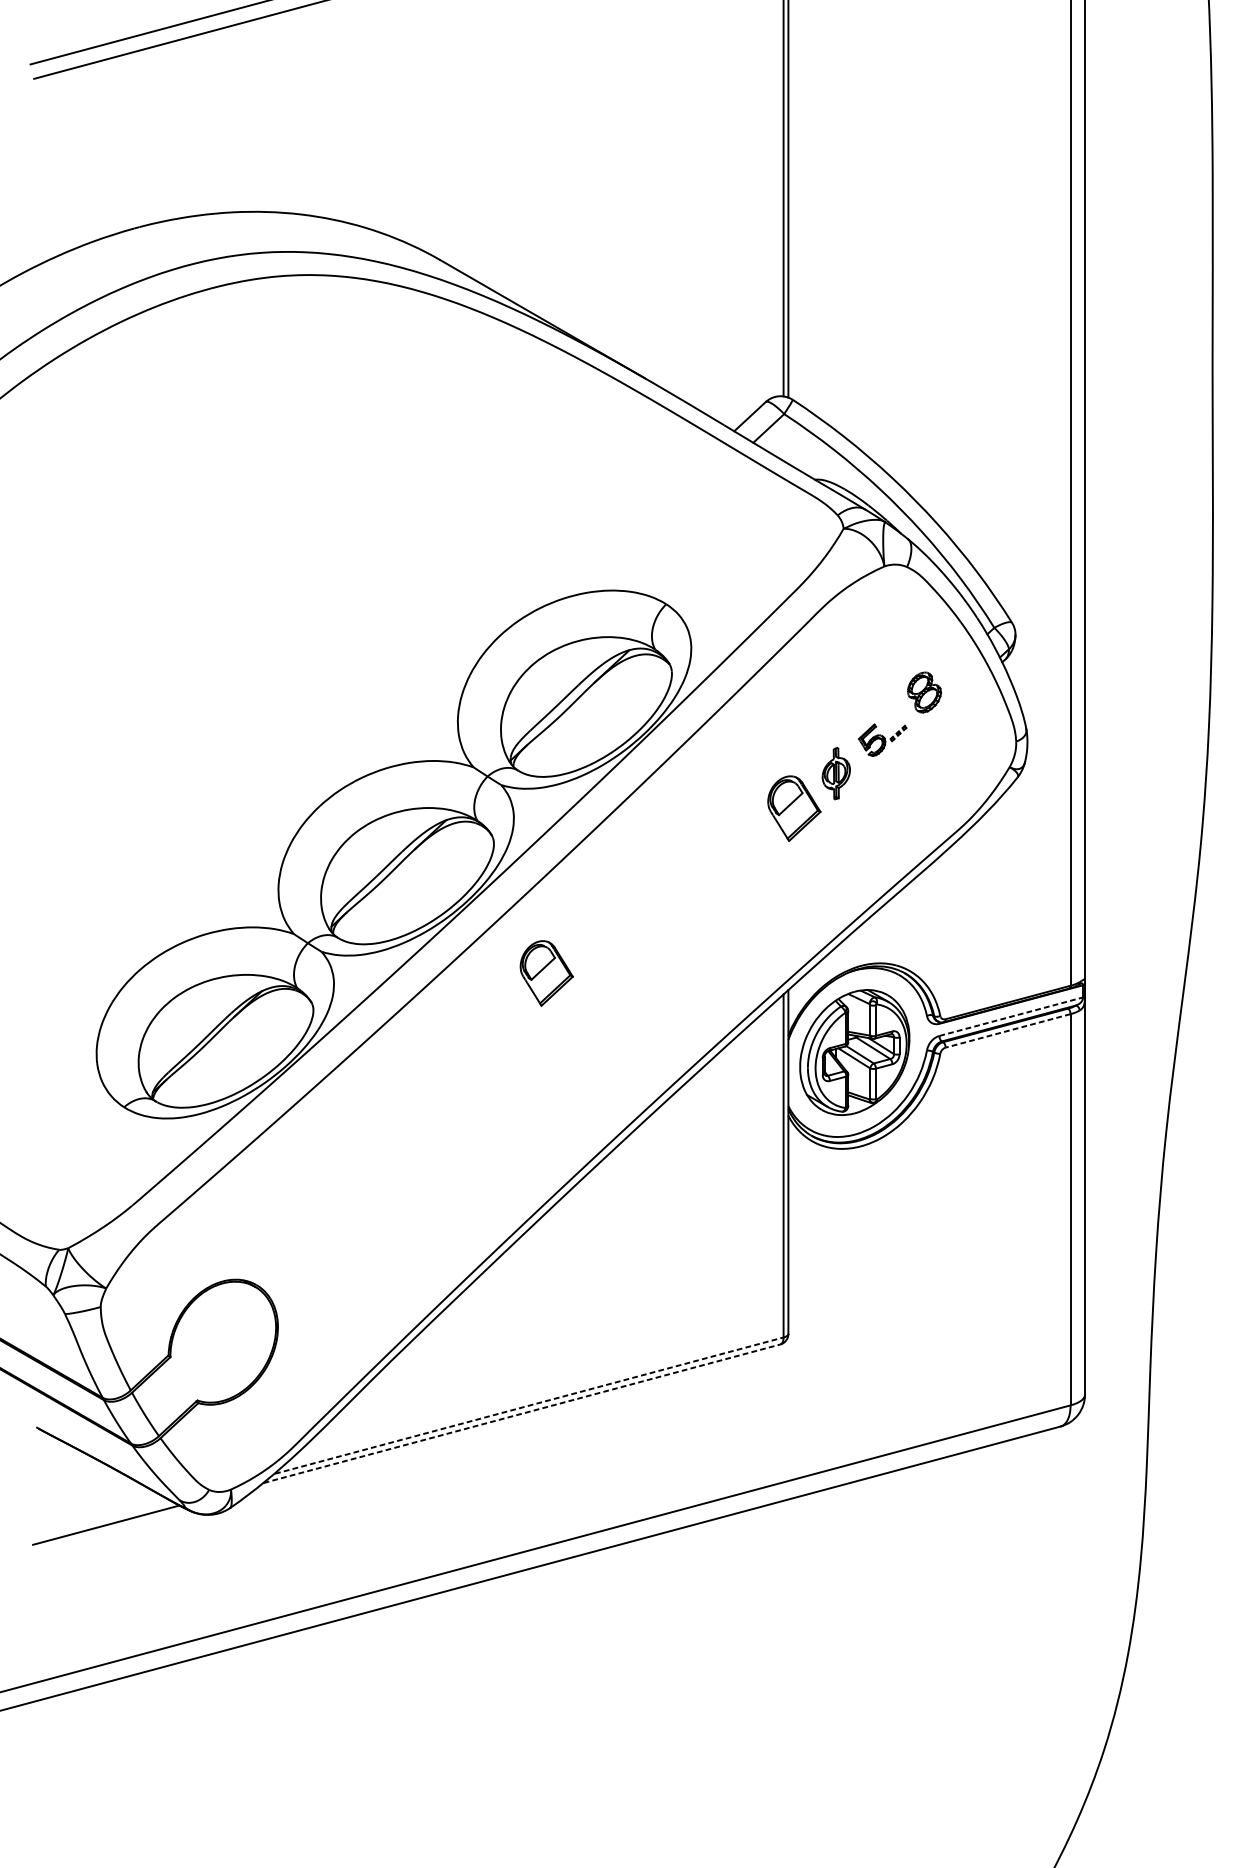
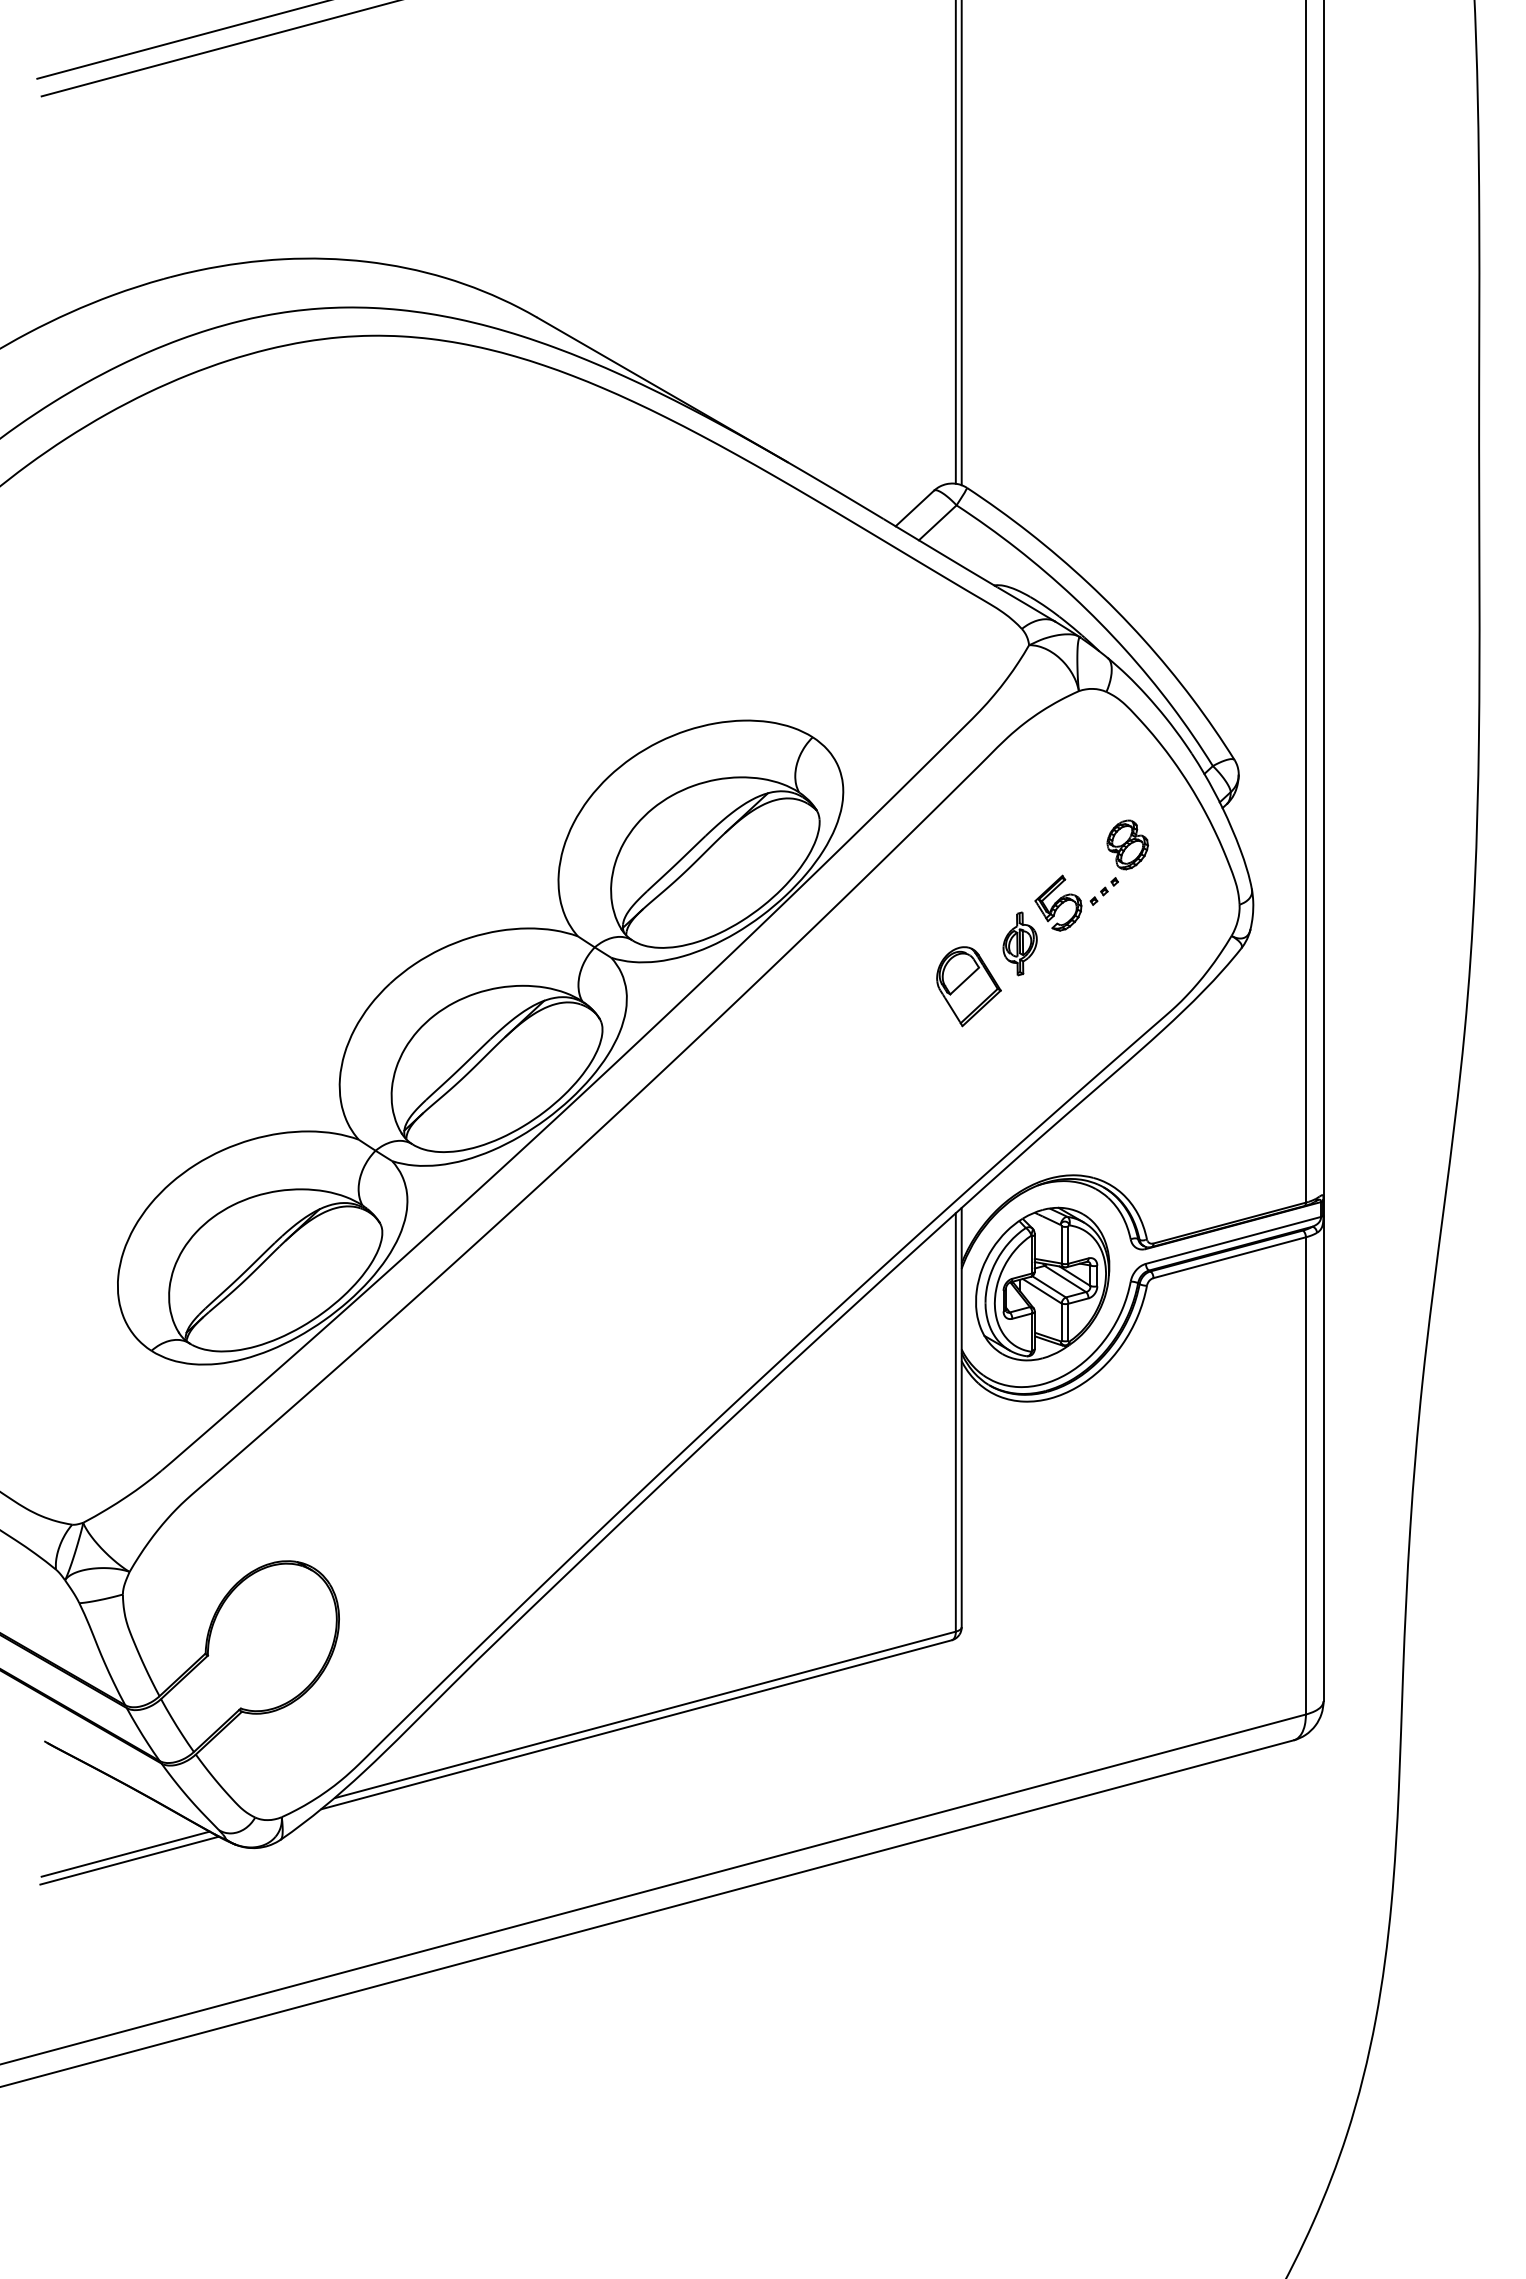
part: (882, 739) -> (1076, 902), size x1.43
part: (546, 973) -> (666, 1187), removed
line: (1011, 1016) -> (1233, 1240), dashed -> solid
line: (1007, 1030) -> (1229, 1257), dashed -> solid
line: (529, 1405) -> (646, 1714), dashed -> solid
line: (522, 1413) -> (637, 1724), dashed -> solid
line: (102, 1519) -> (125, 1853), added

